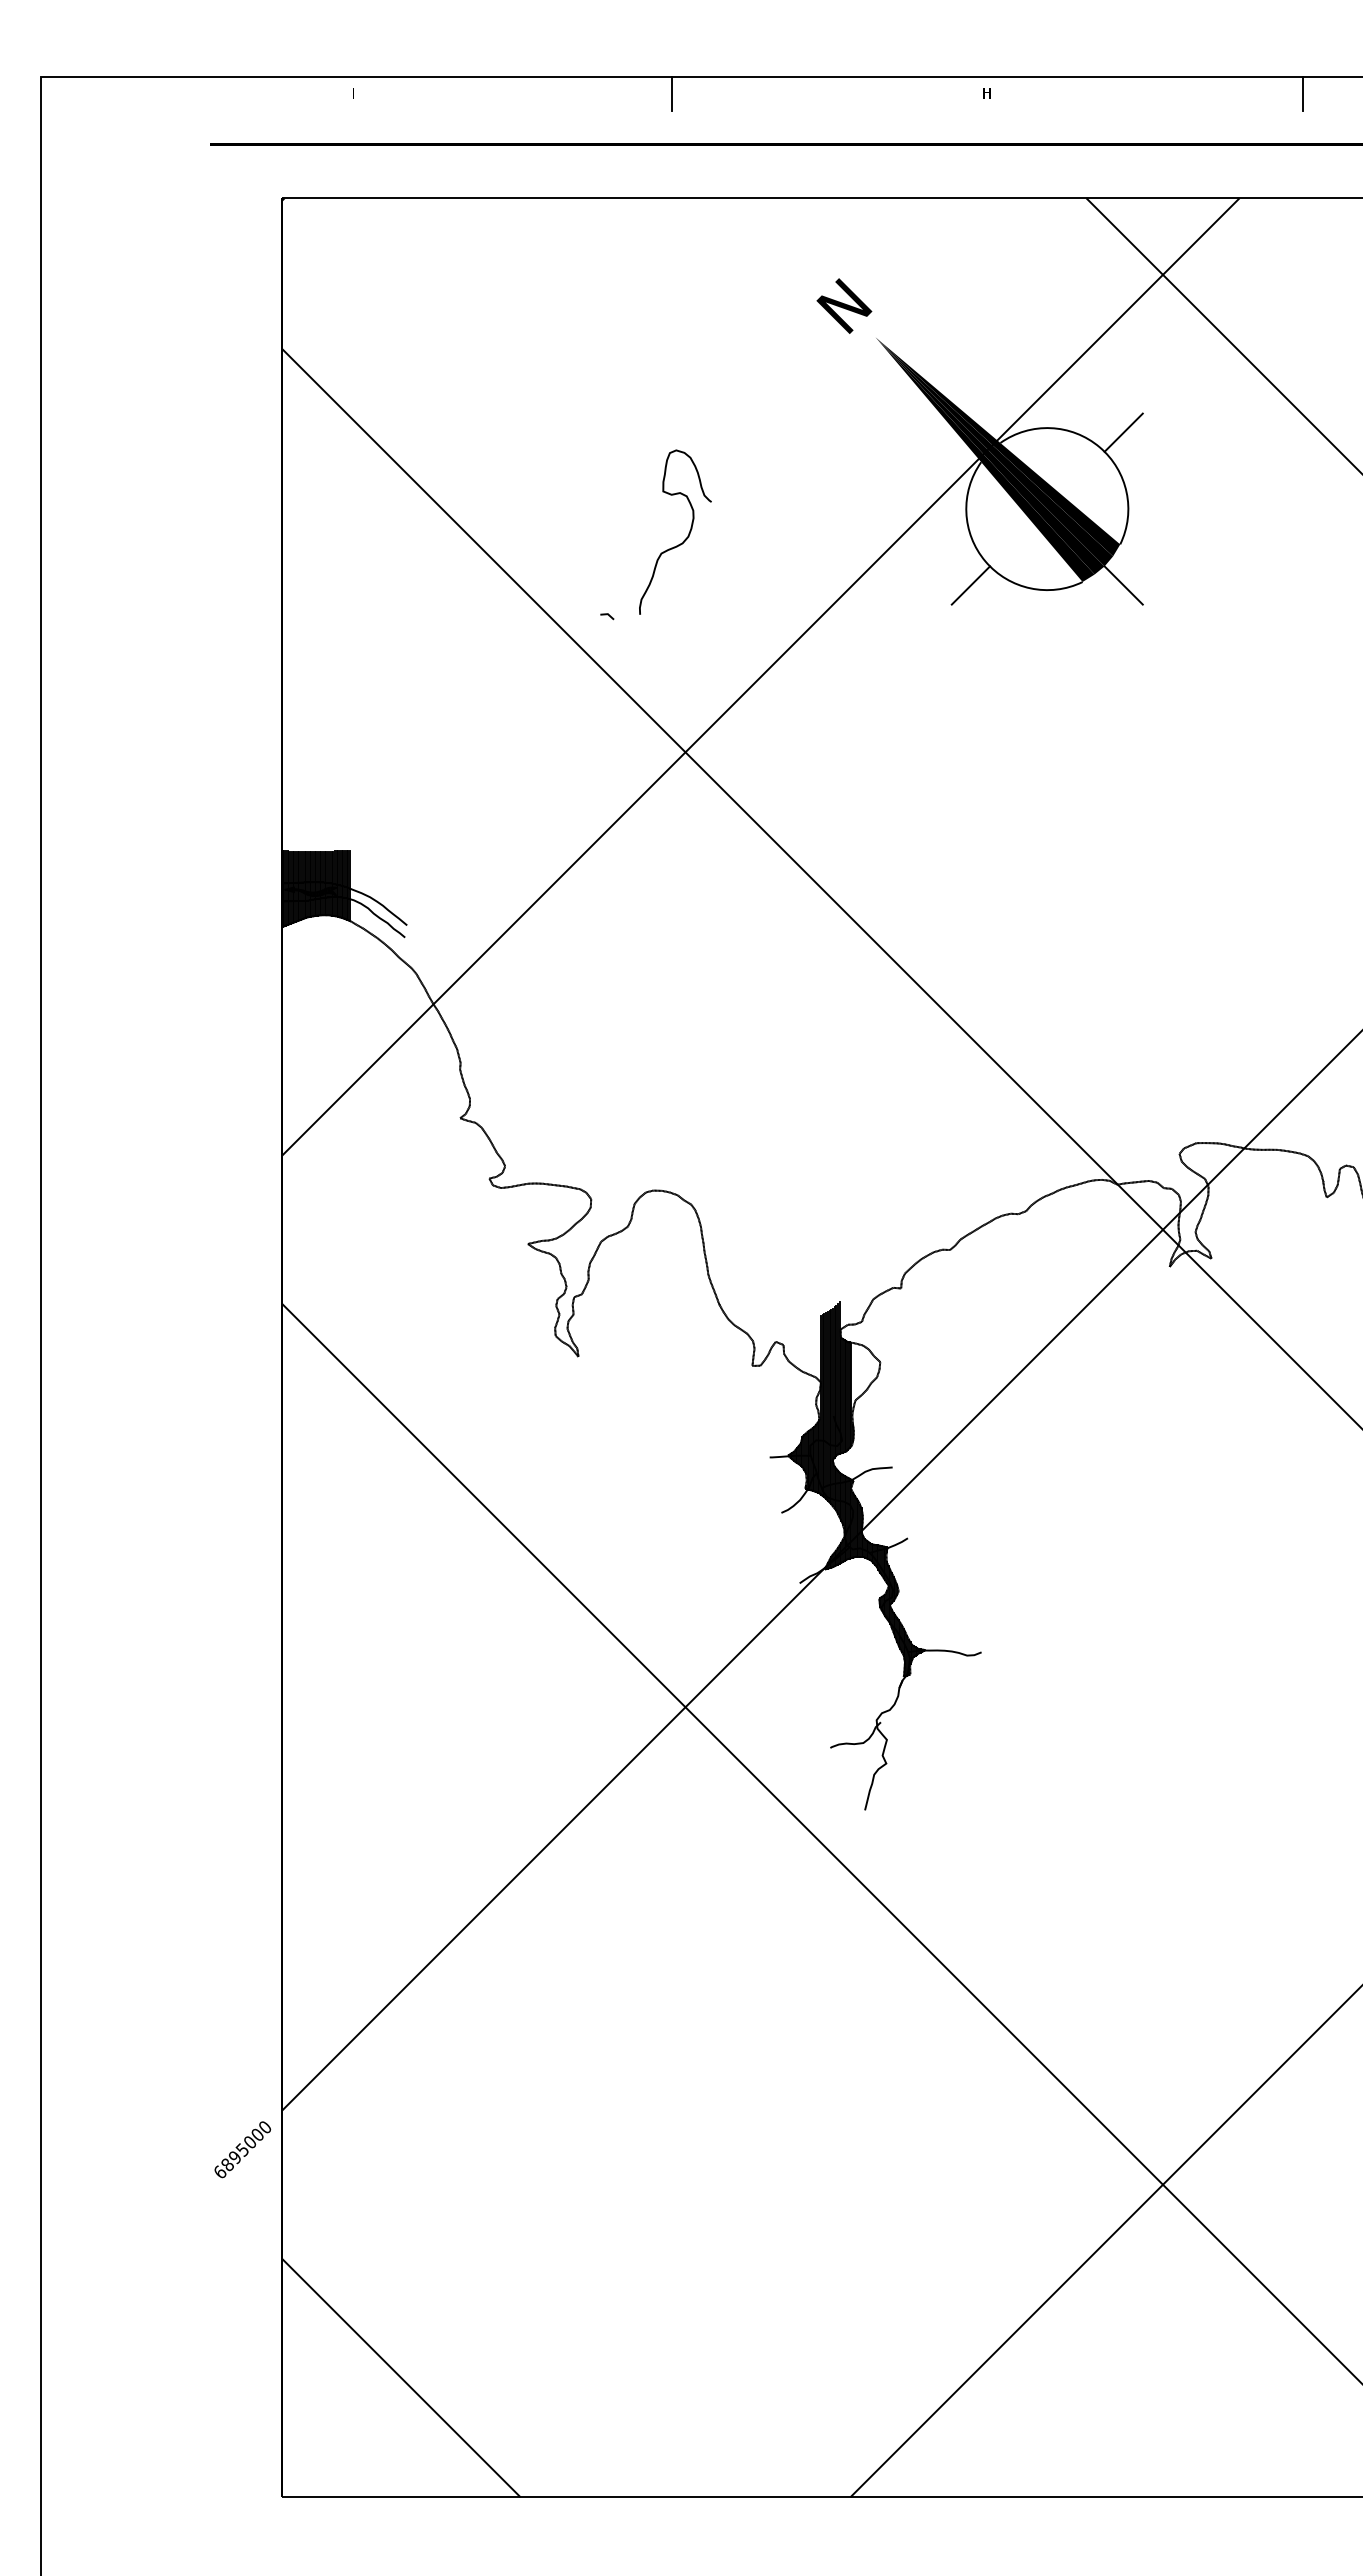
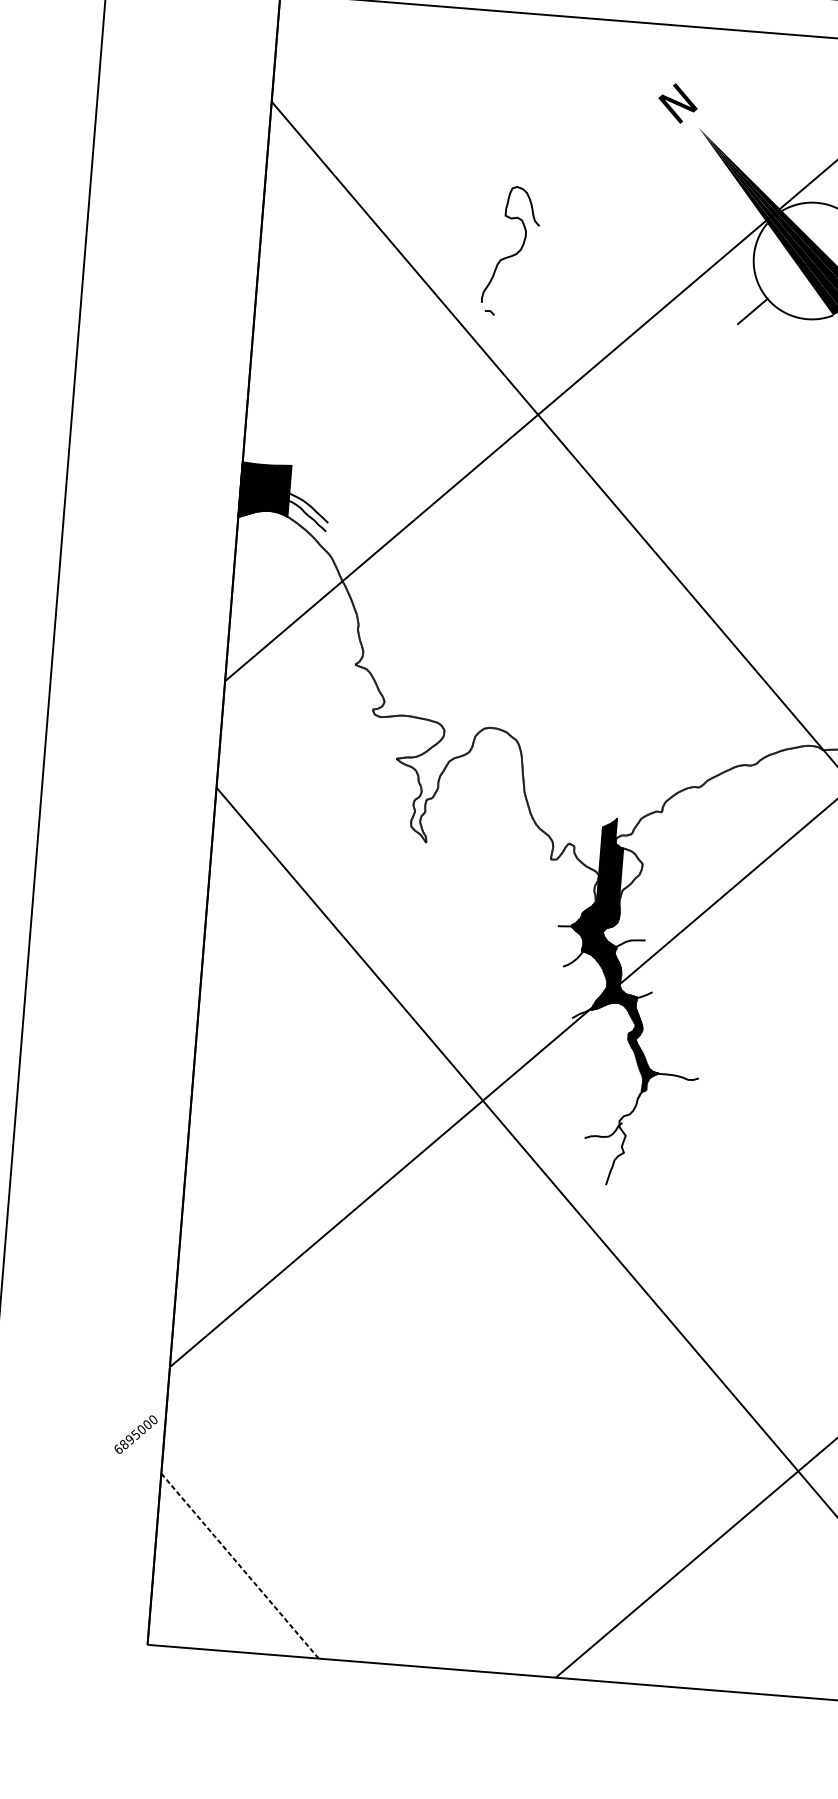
curve: (684, 539) -> (518, 251), moved
text: (242, 2149) -> (135, 1434), moved
line: (401, 2378) -> (240, 1566), solid -> dashed

